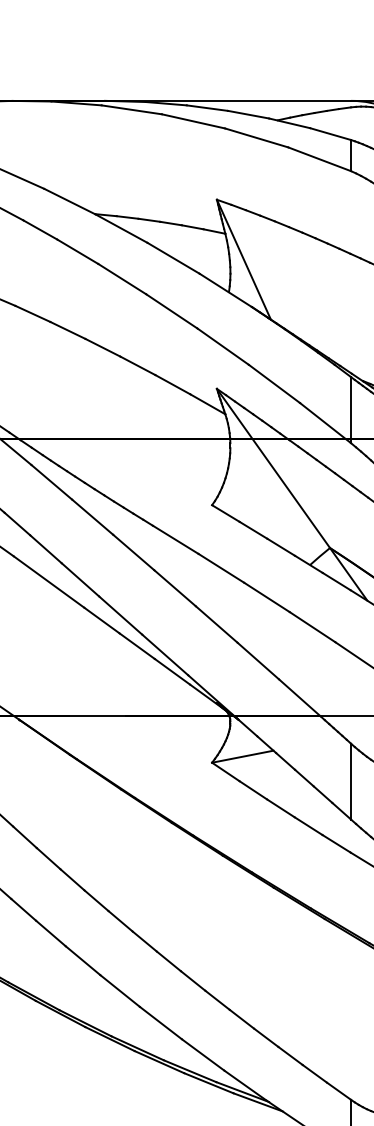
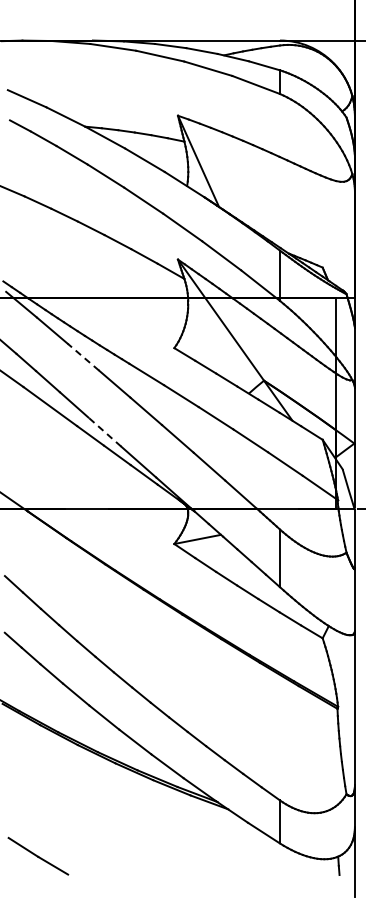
line: (92, 517) -> (83, 357), solid -> dashed
line: (120, 616) -> (104, 432), solid -> dashed

